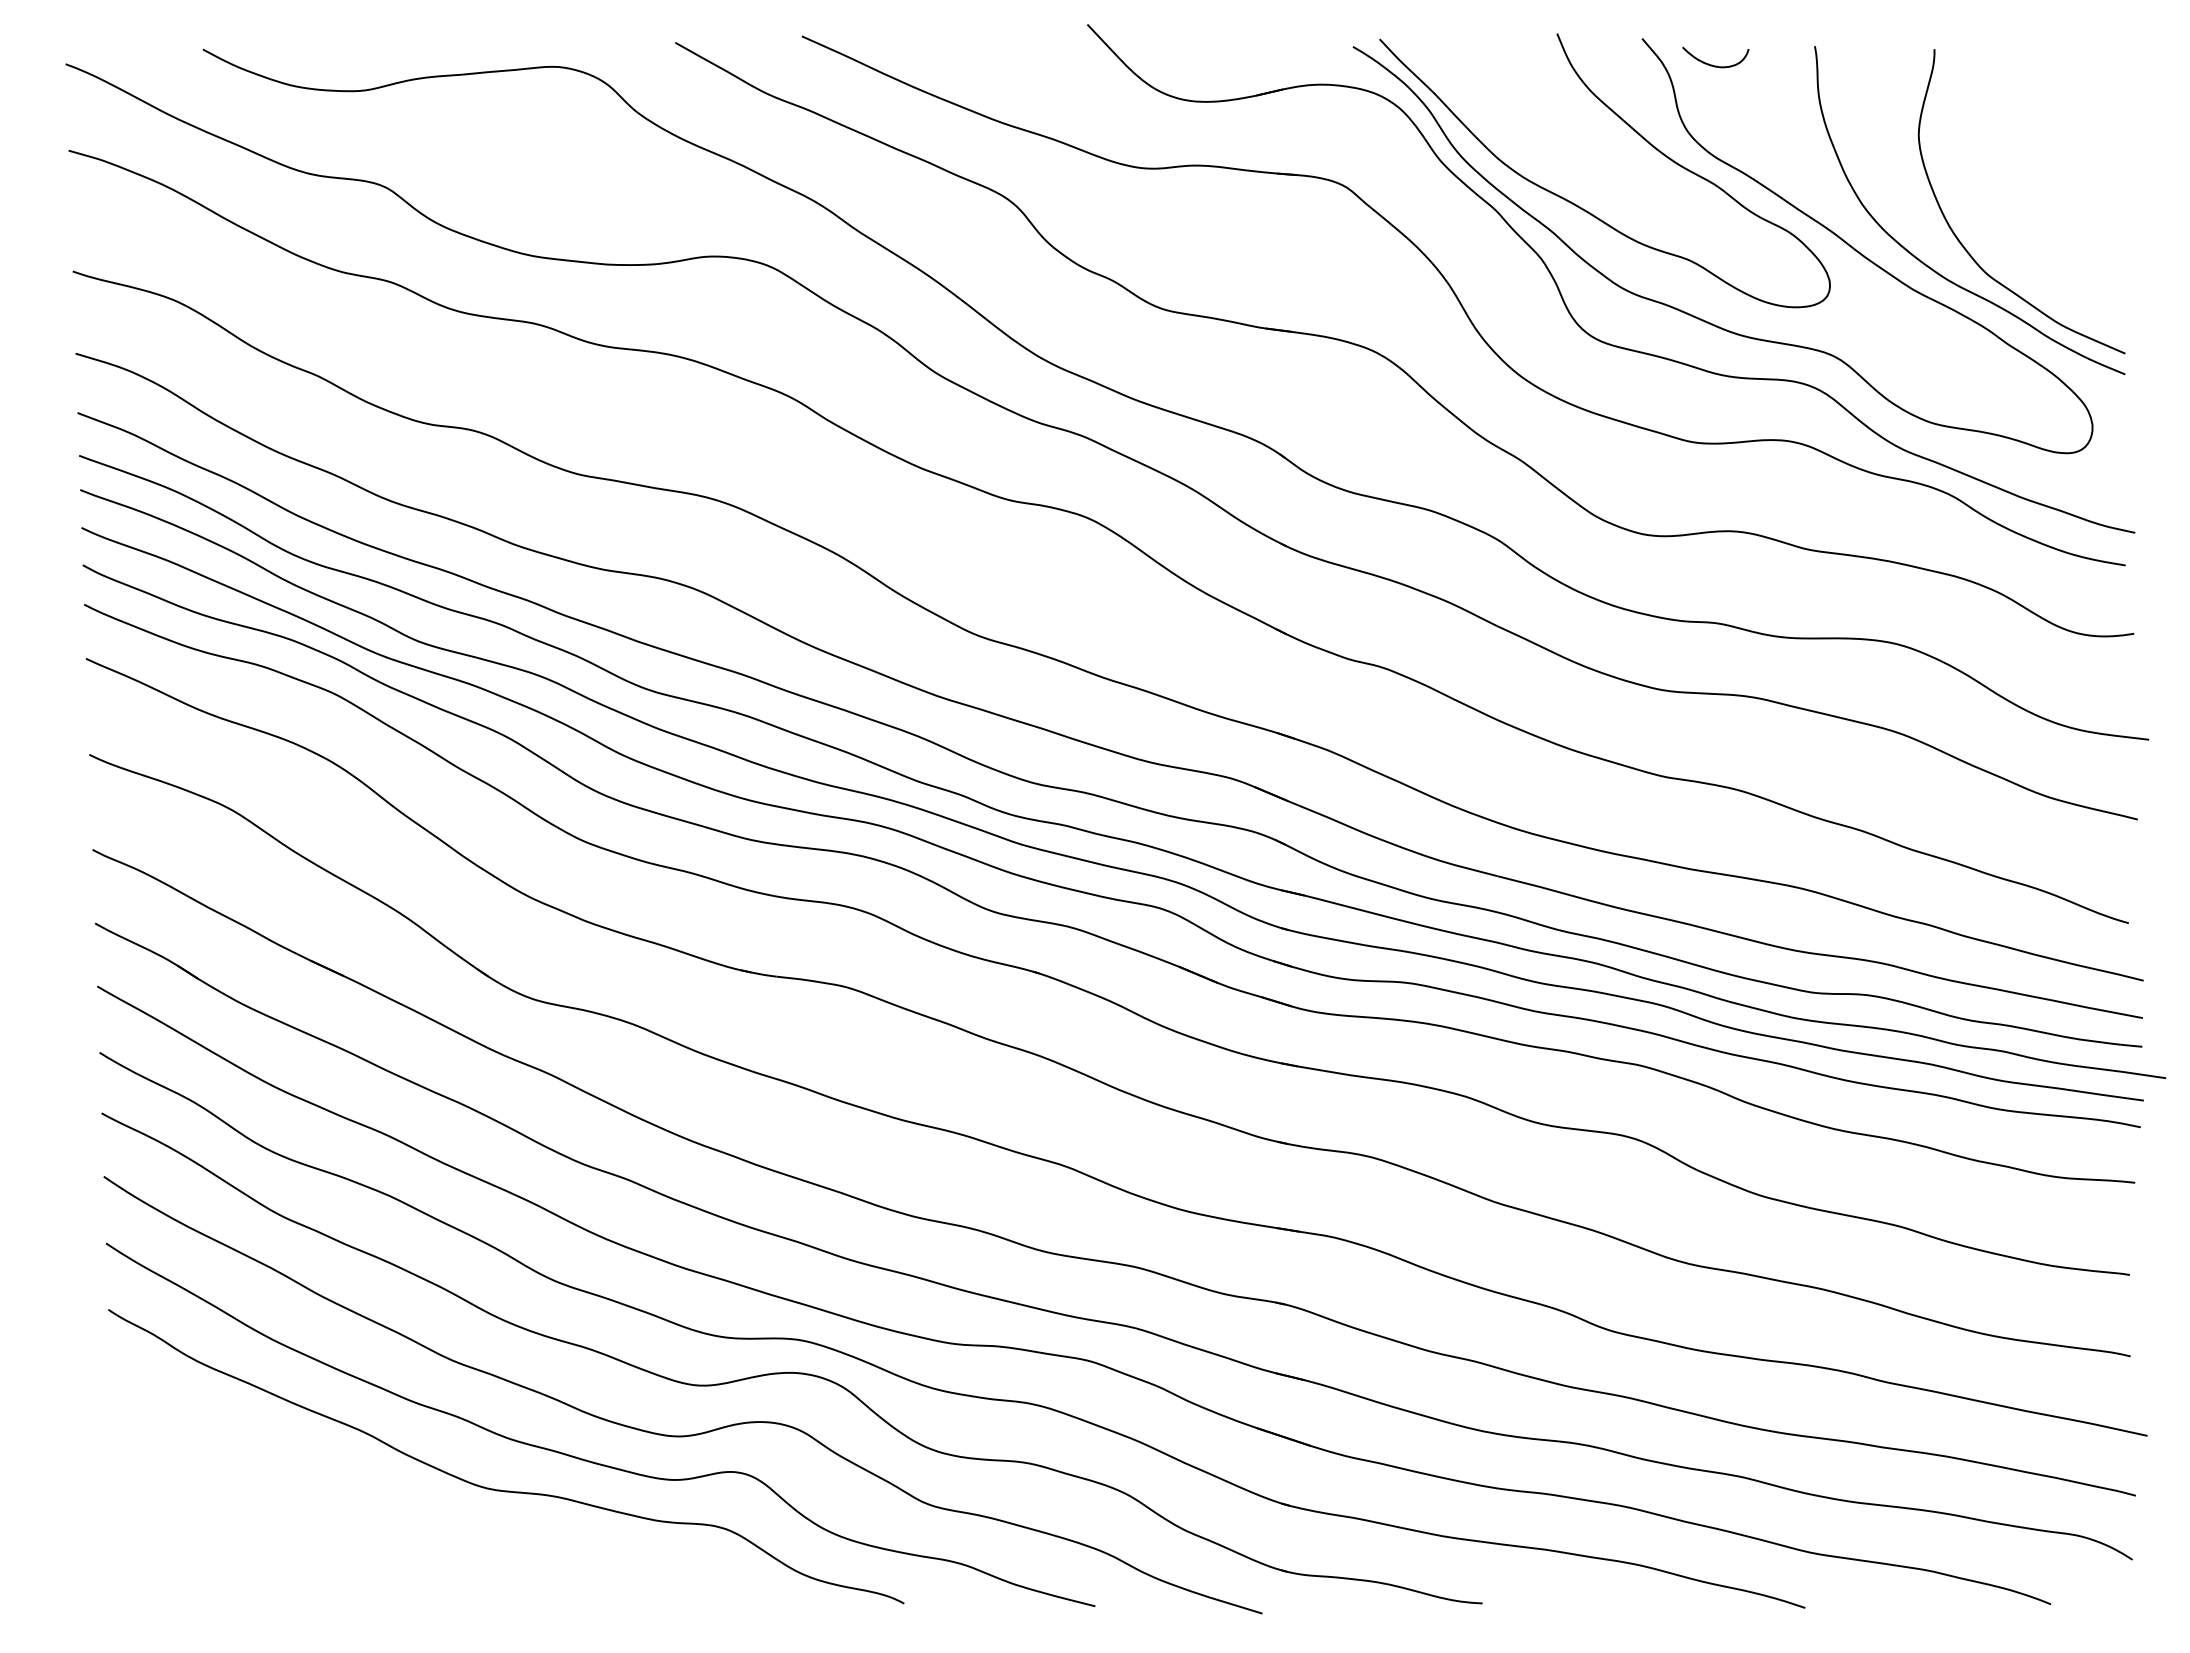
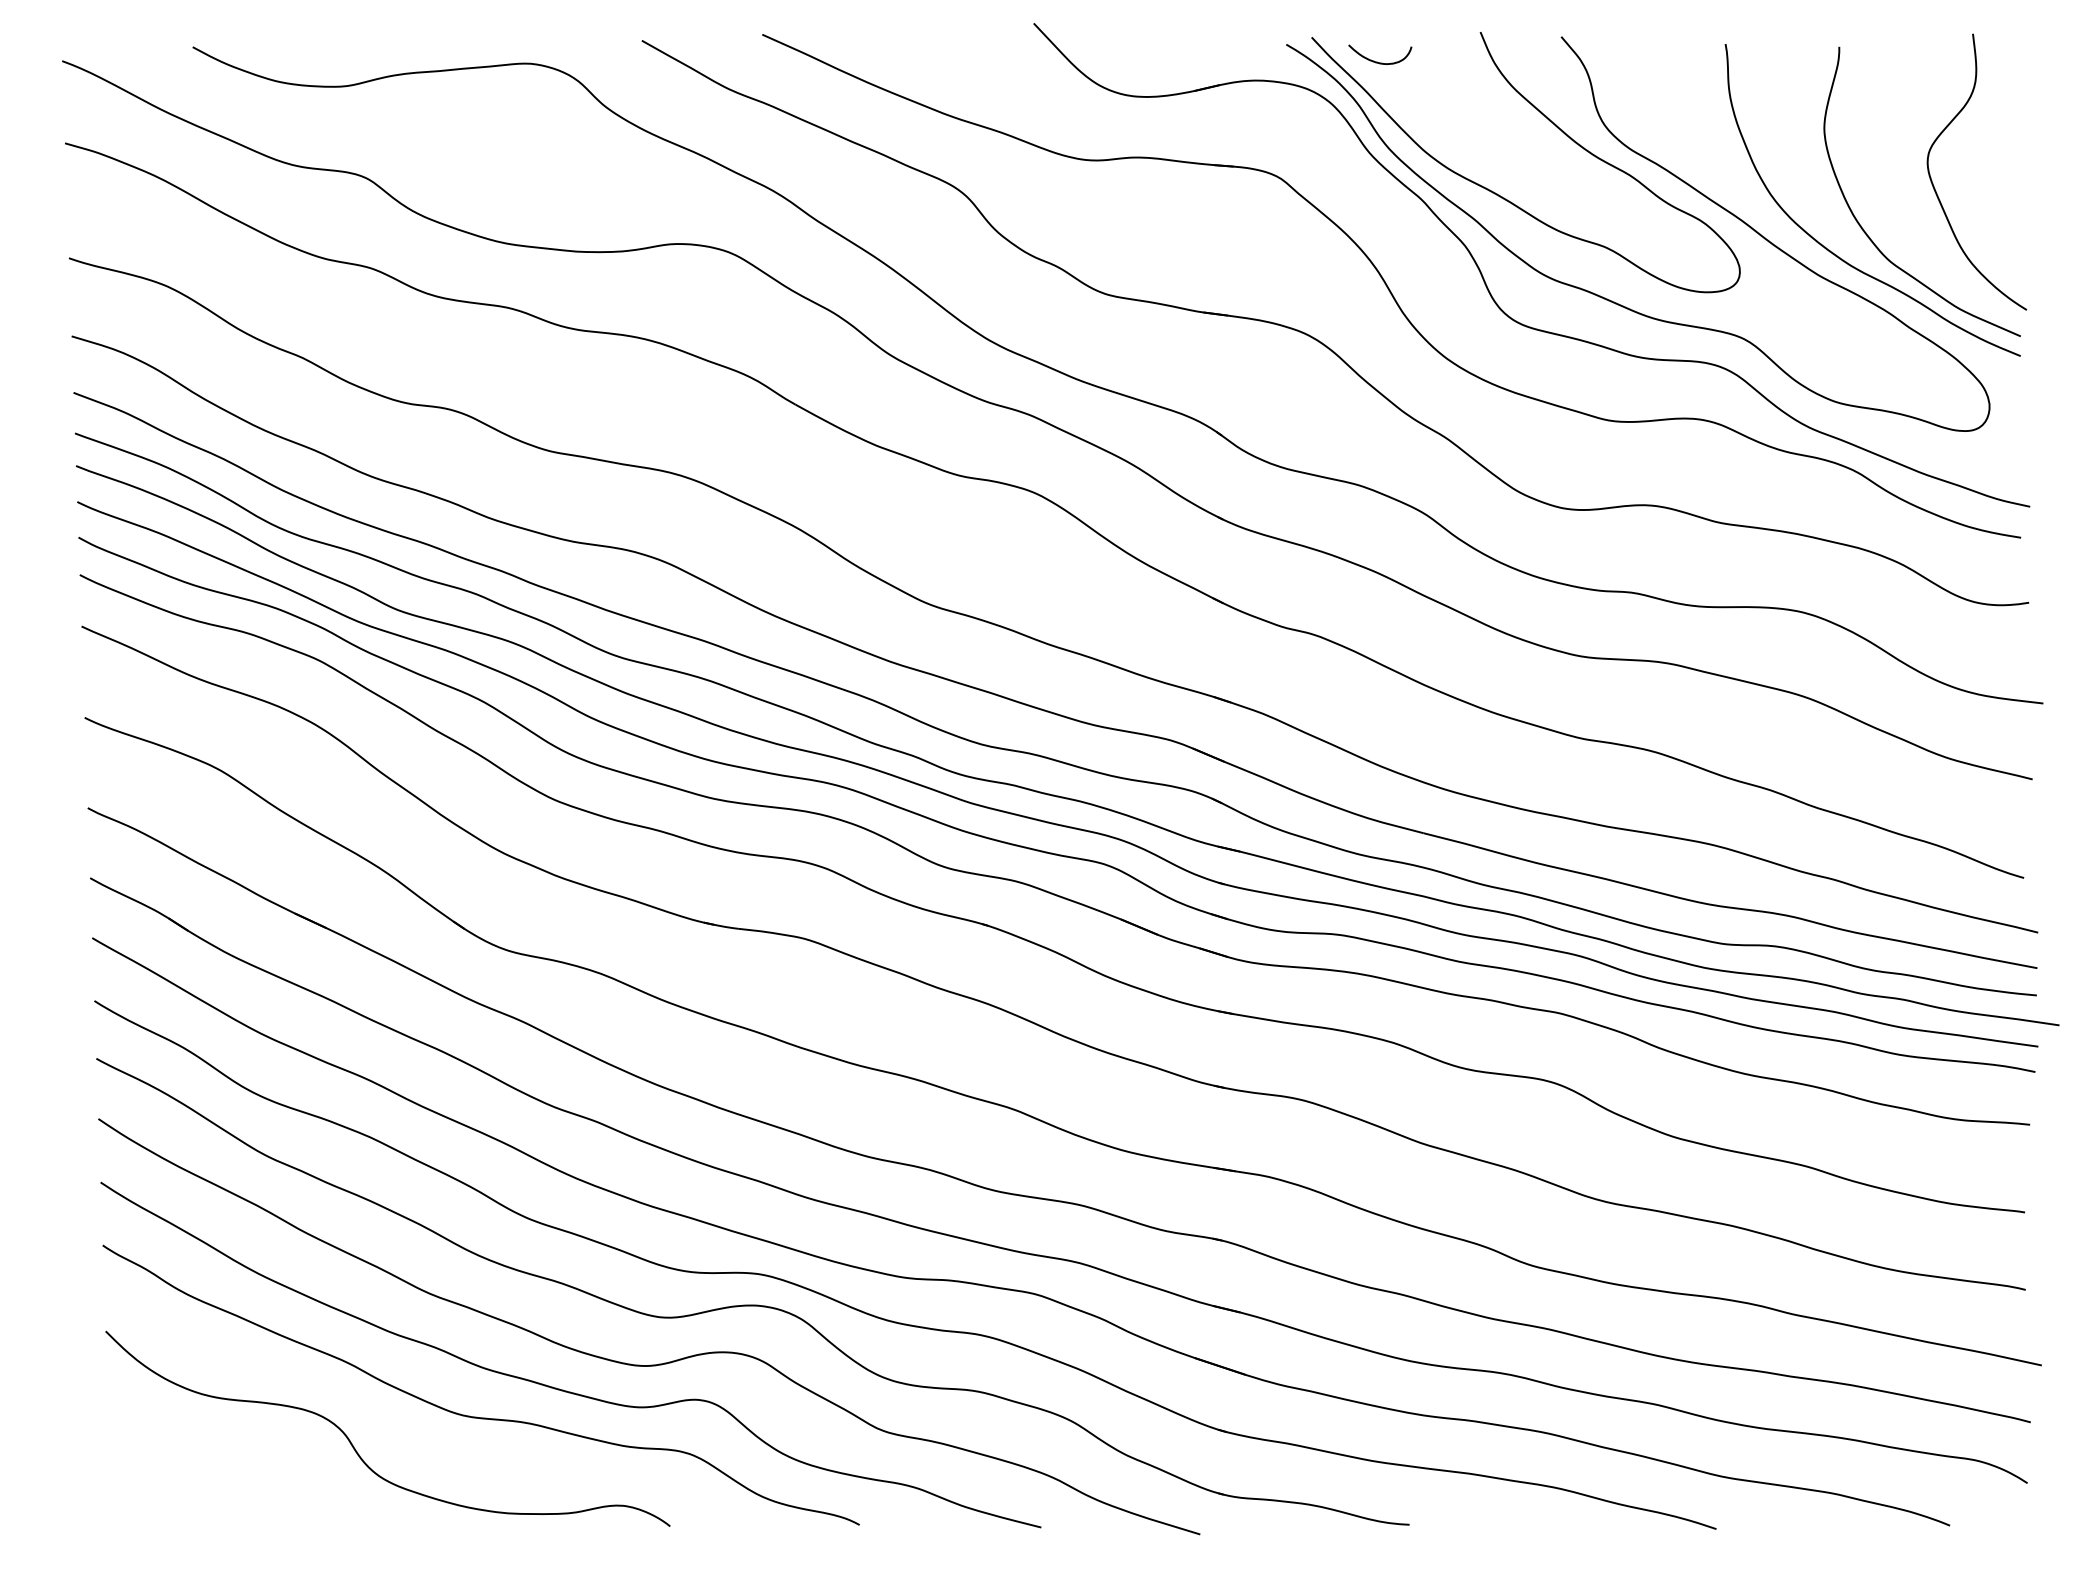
curve: (1712, 64) -> (1377, 61), moved
curve: (2035, 197) -> (1935, 187), added
curve: (375, 1525) -> (356, 1450), added

